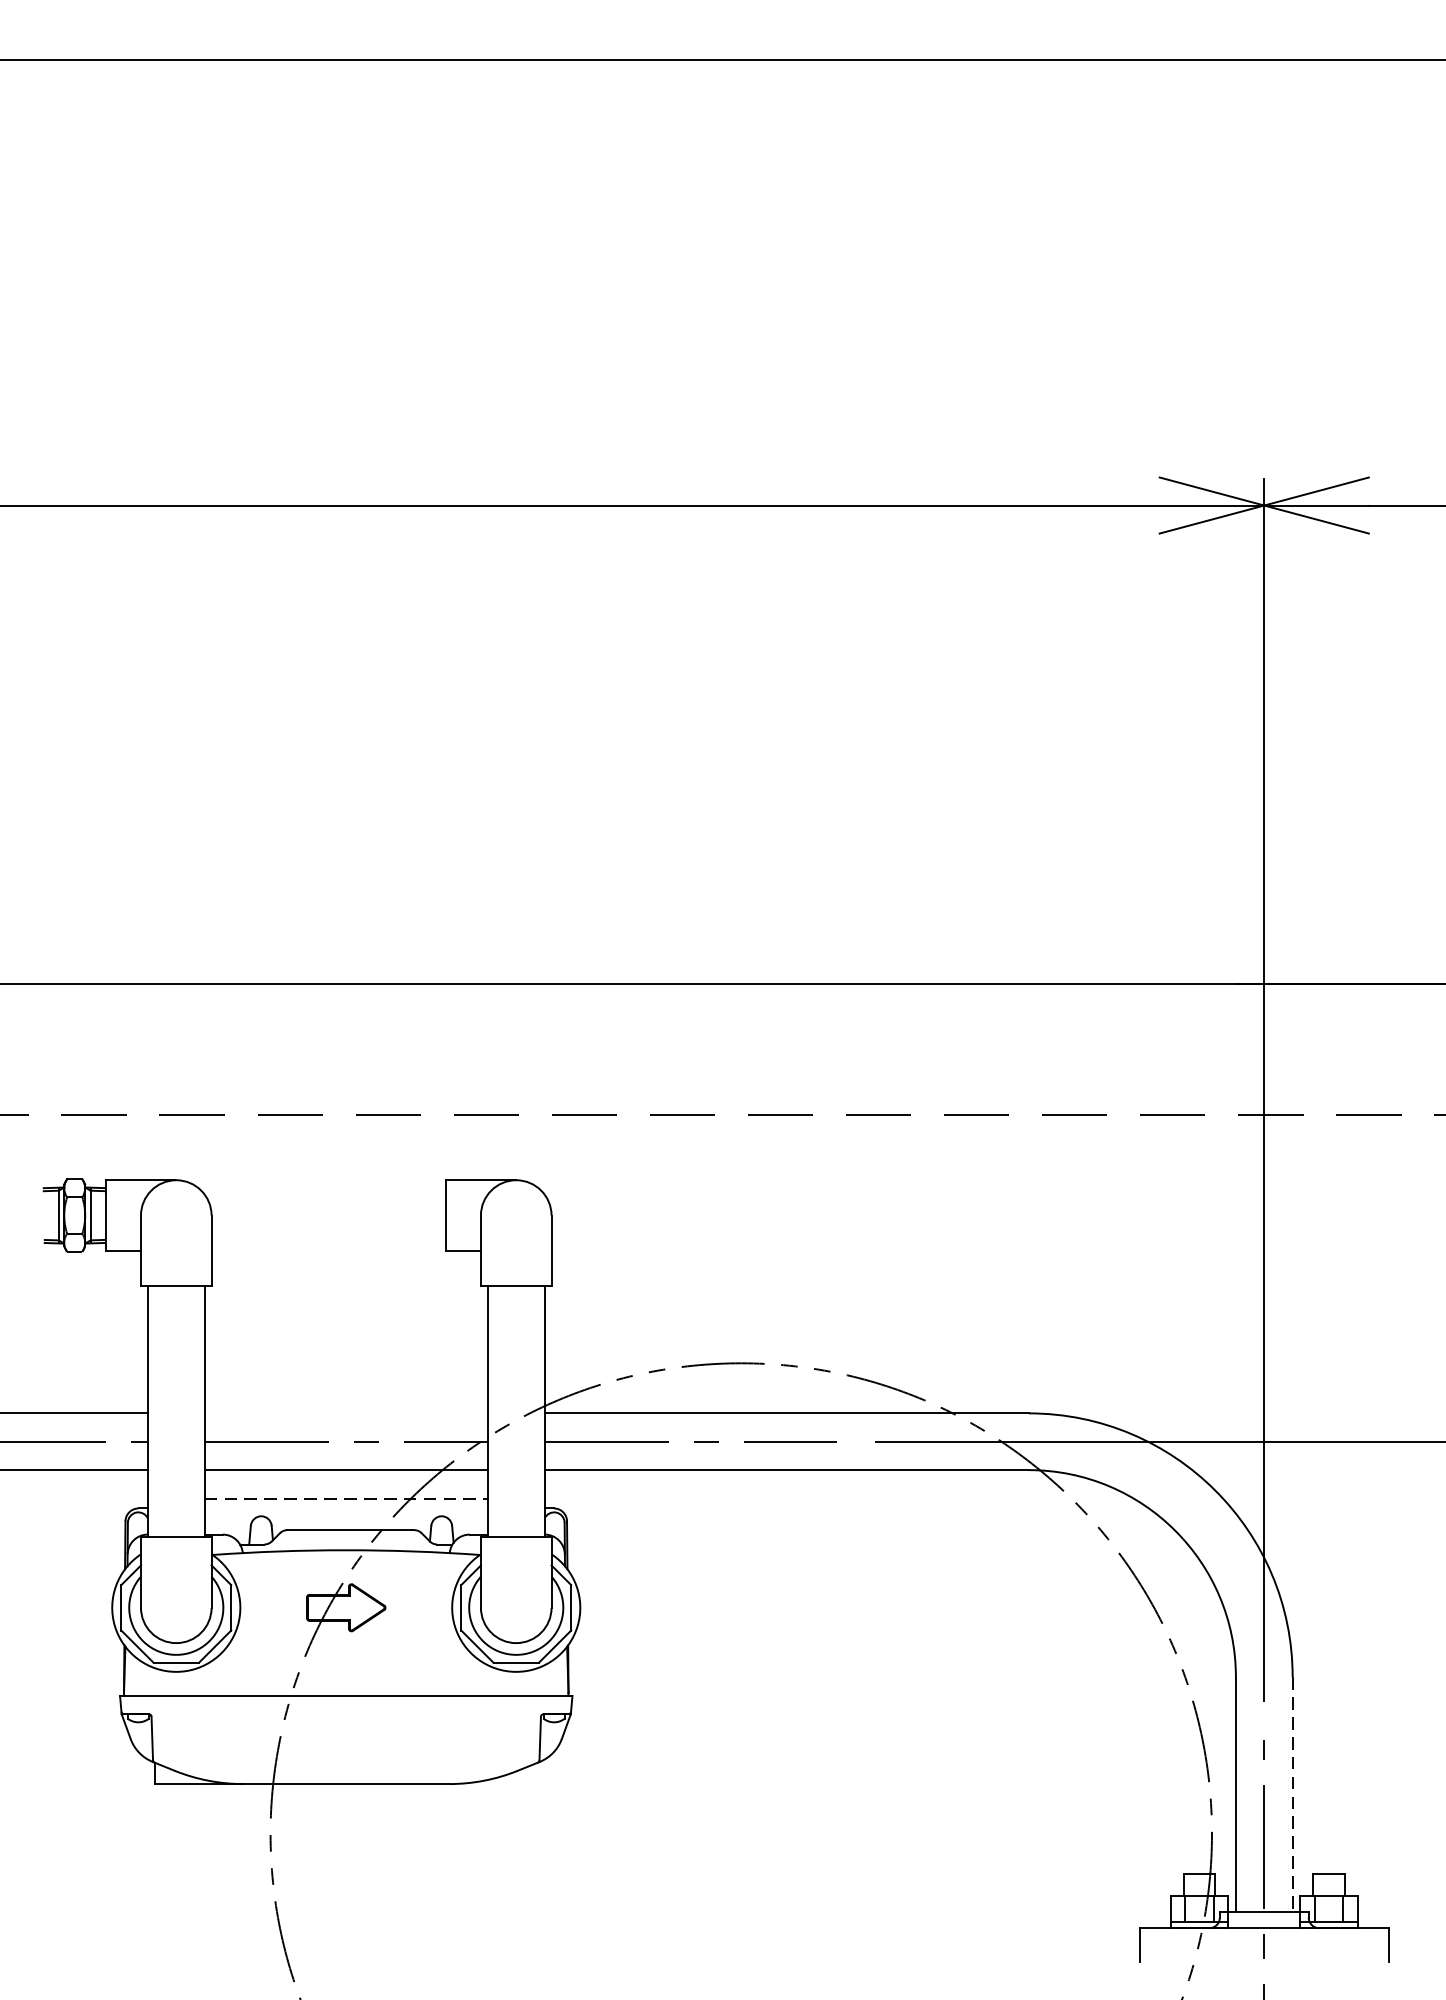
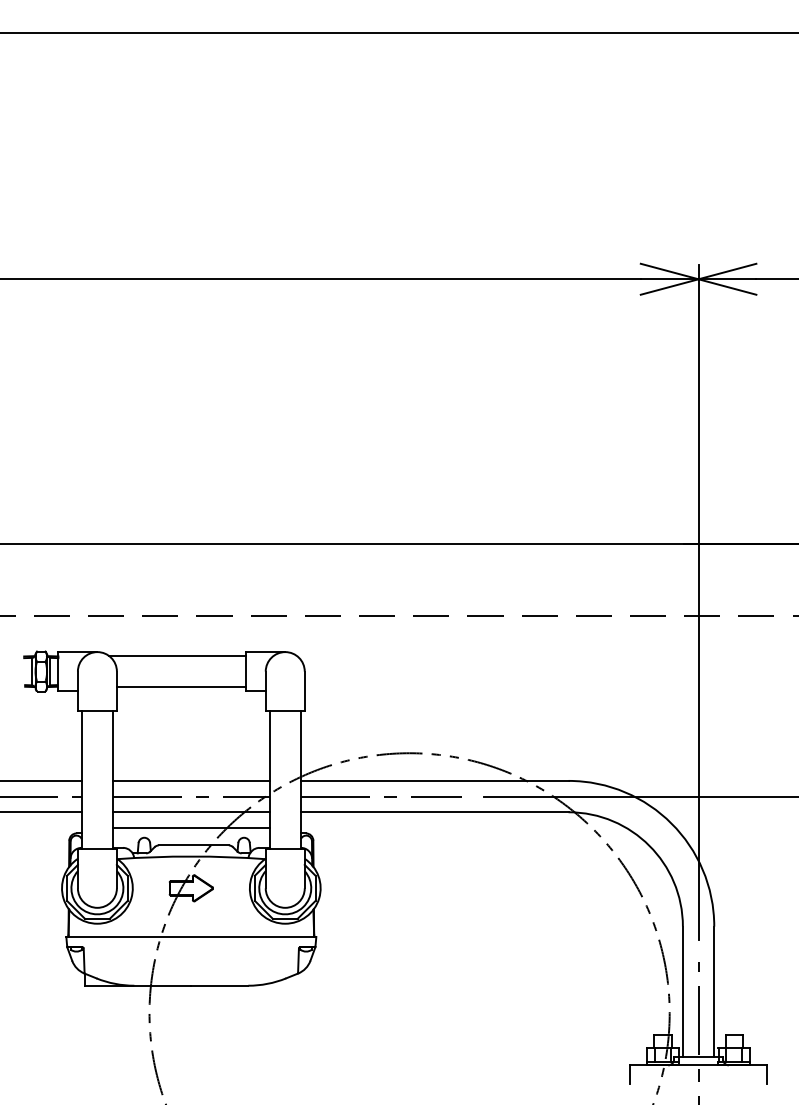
line: (321, 1186) -> (177, 655), added
line: (328, 1244) -> (181, 687), added
line: (346, 1412) -> (191, 780), added
line: (346, 1499) -> (191, 828), dashed -> solid
line: (1293, 1796) -> (714, 992), dashed -> solid

